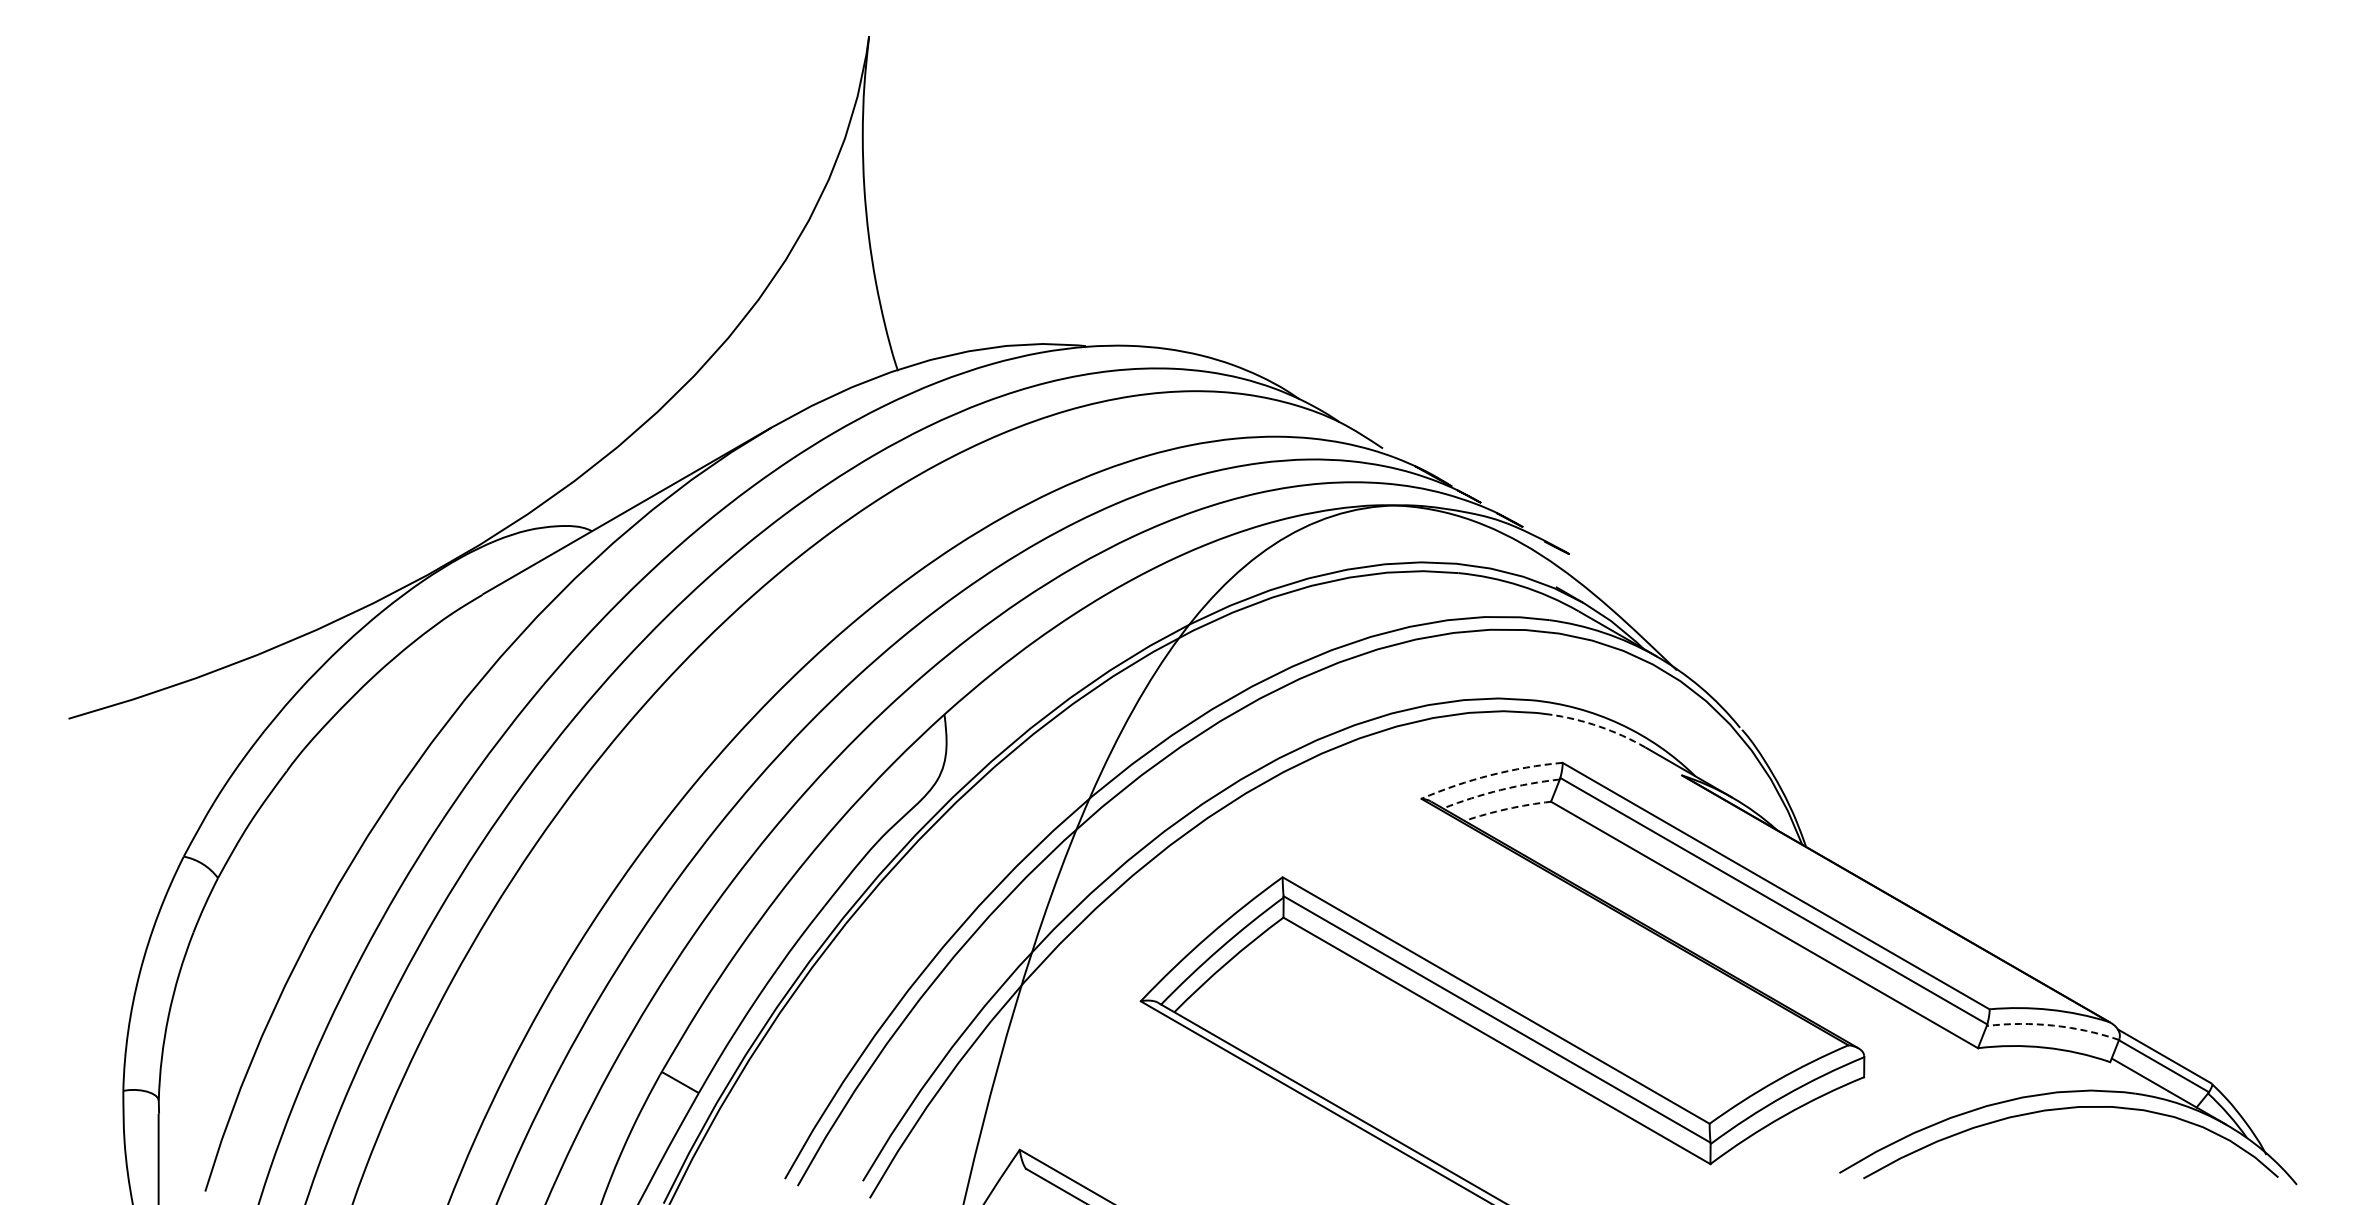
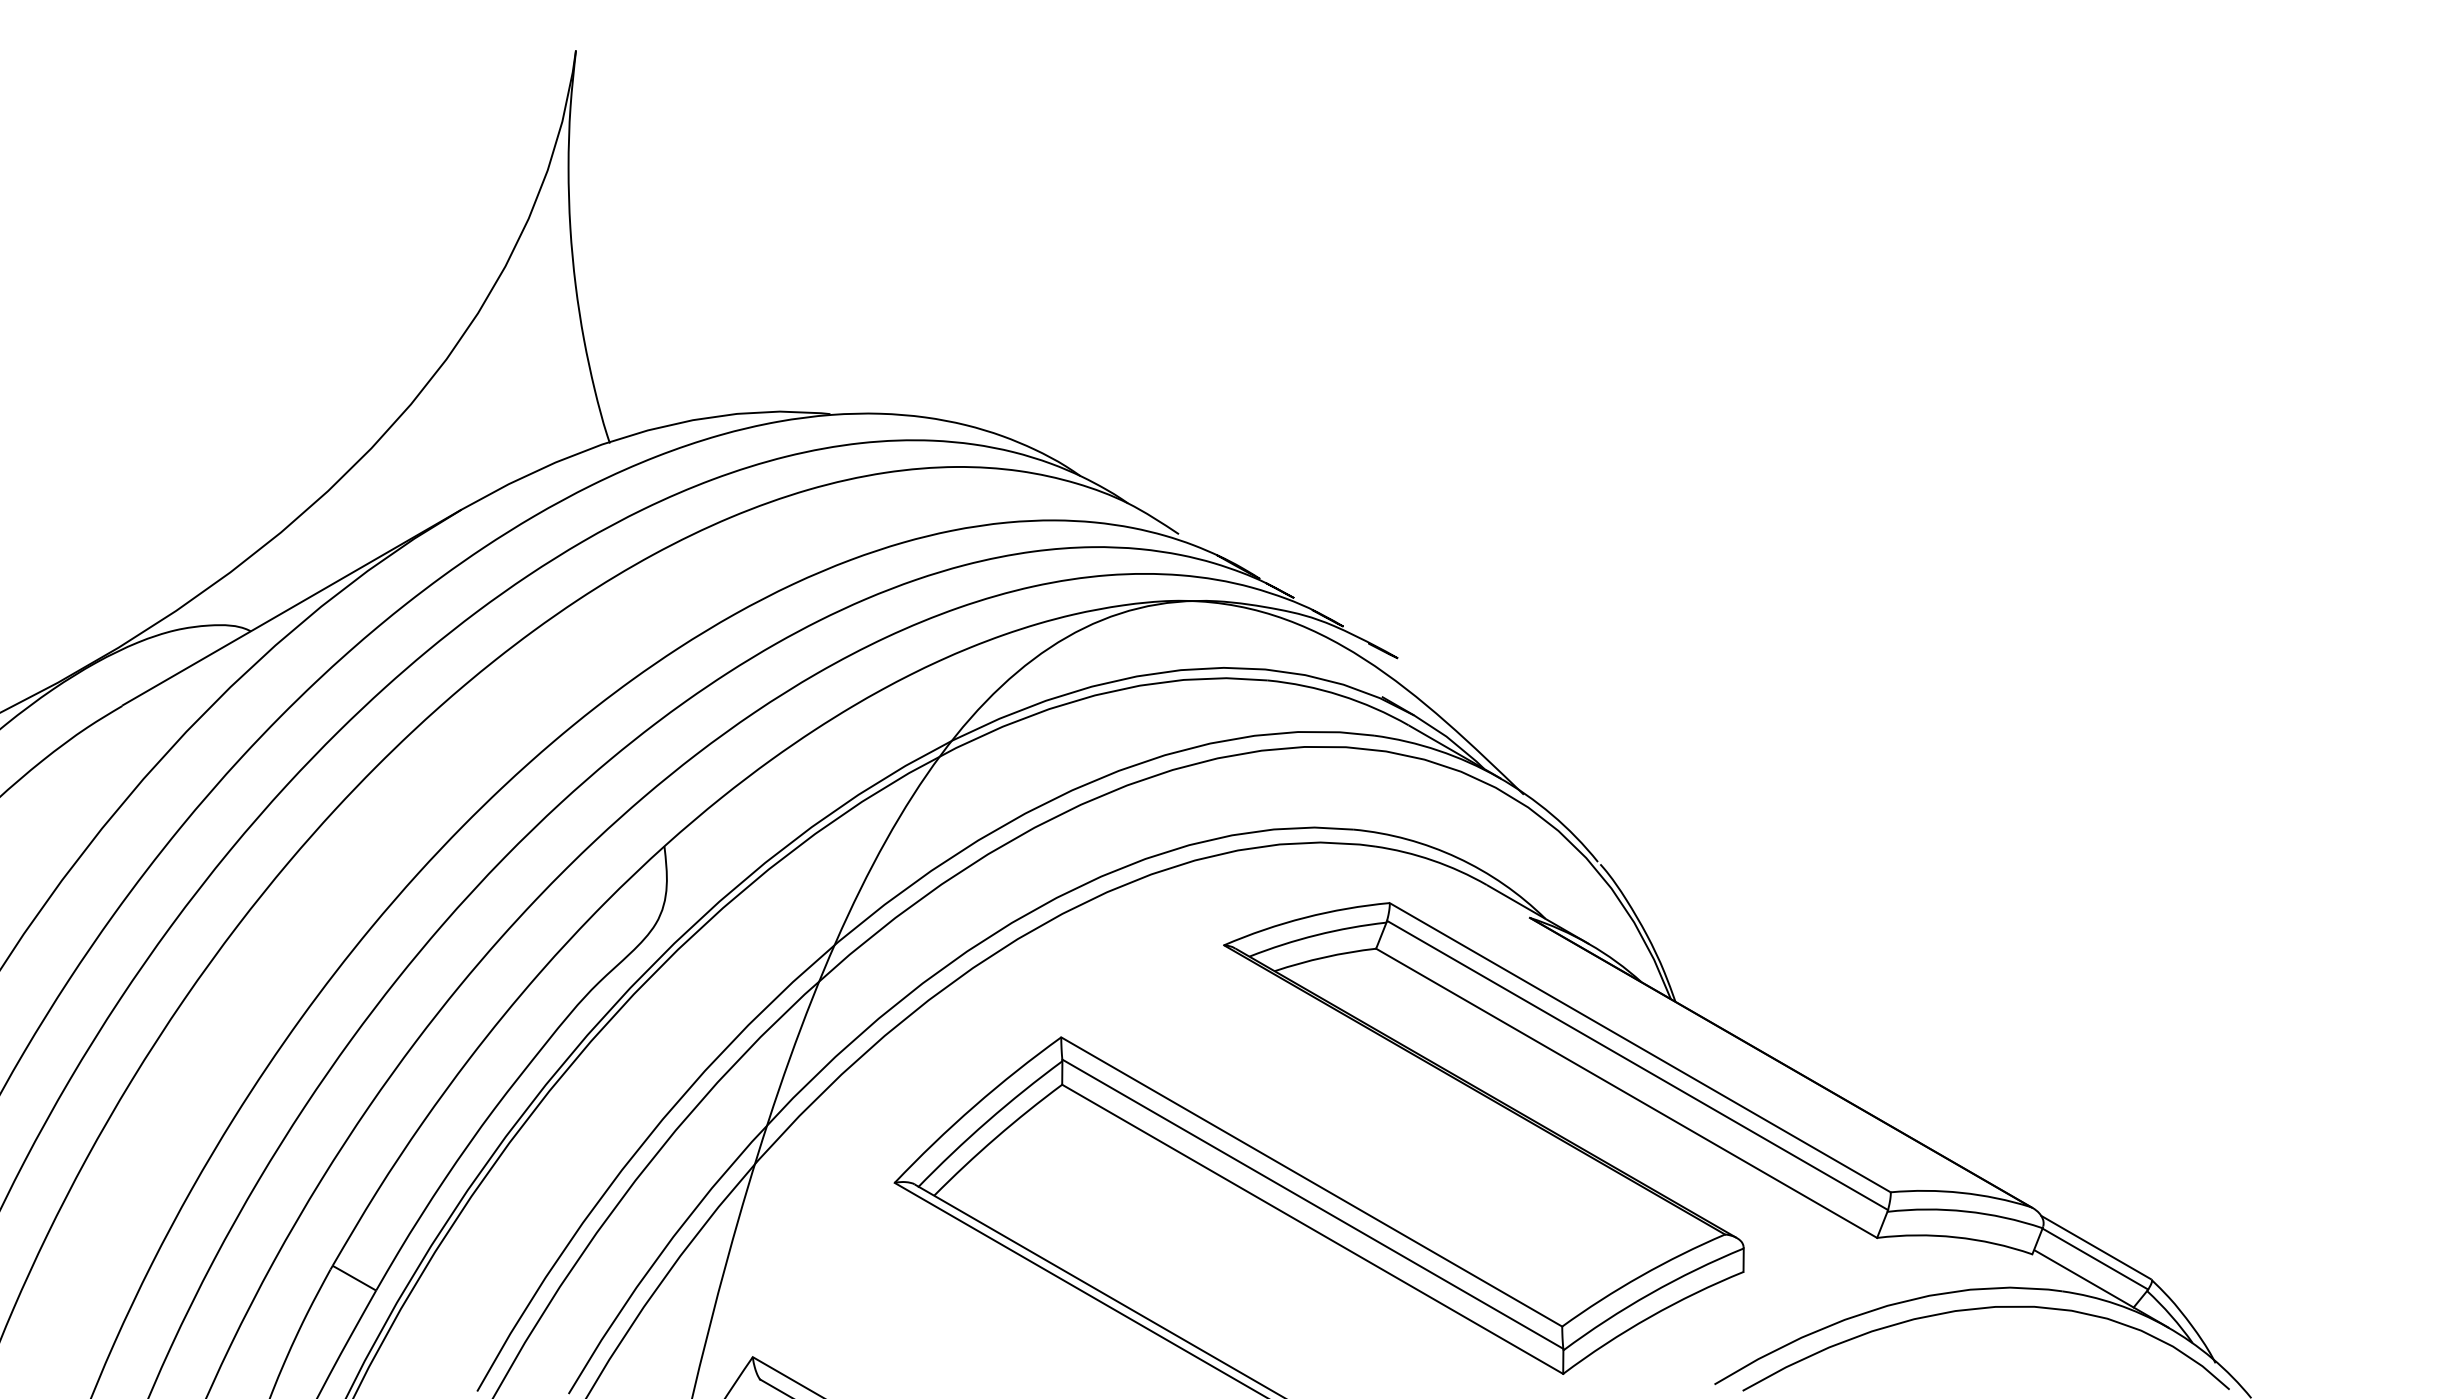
arc: (1599, 726) -> (1433, 860), dashed -> solid
arc: (1490, 775) -> (1305, 917), dashed -> solid
arc: (1500, 790) -> (1316, 935), dashed -> solid
arc: (1507, 809) -> (1325, 957), dashed -> solid
arc: (2053, 1025) -> (1965, 1211), dashed -> solid

